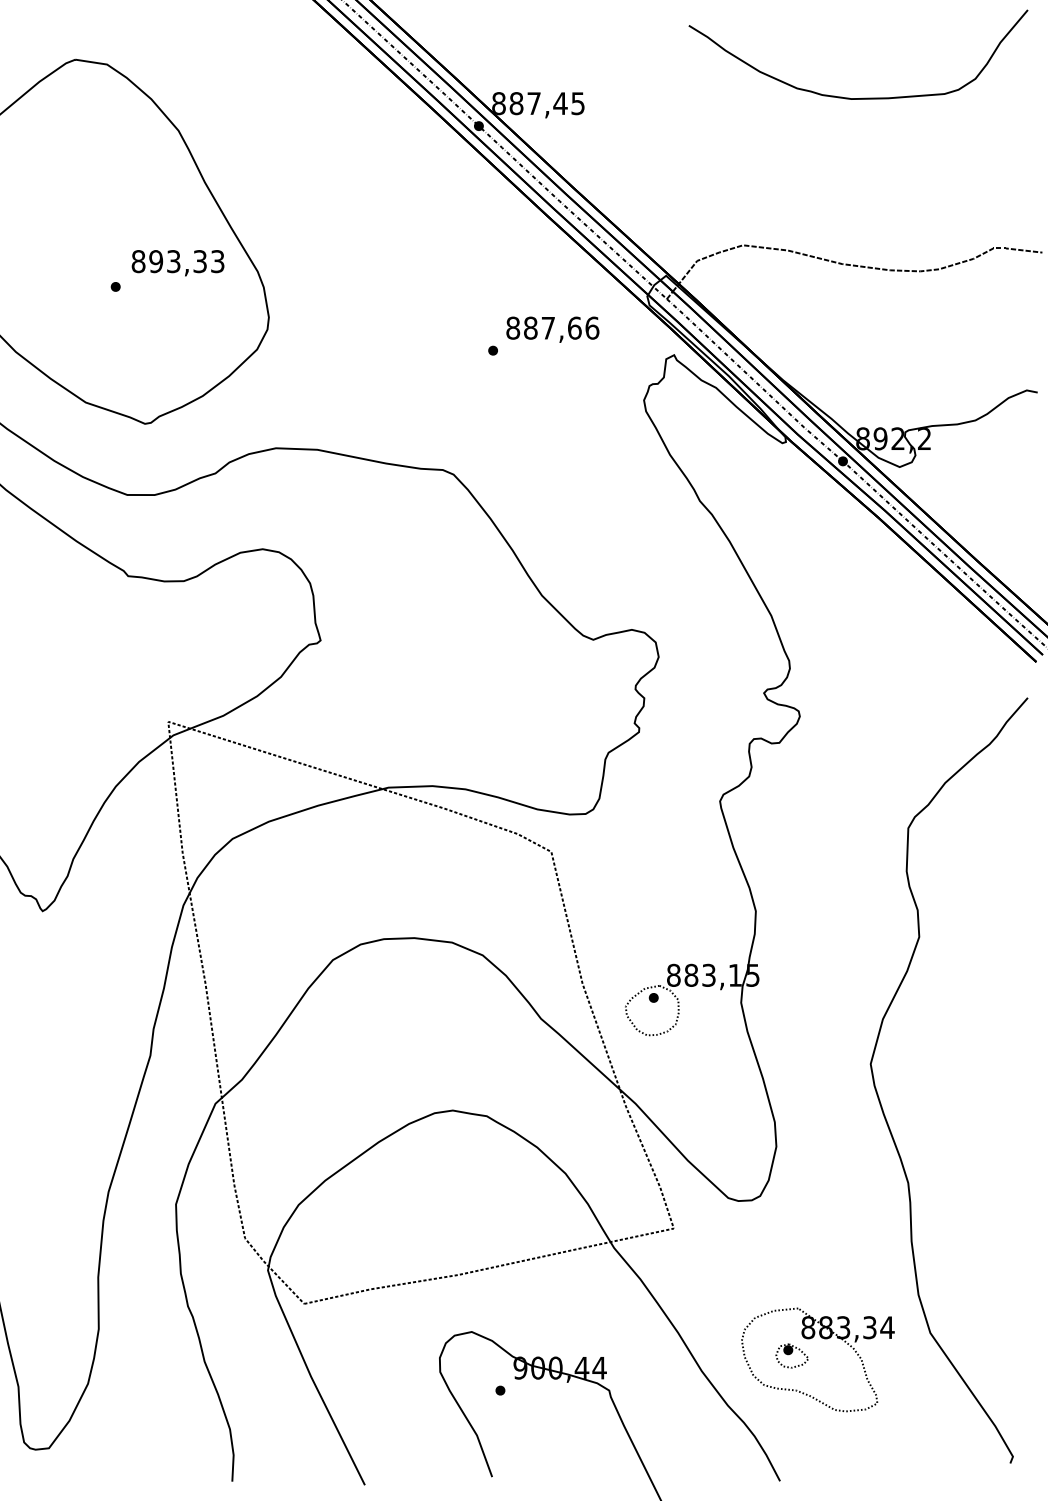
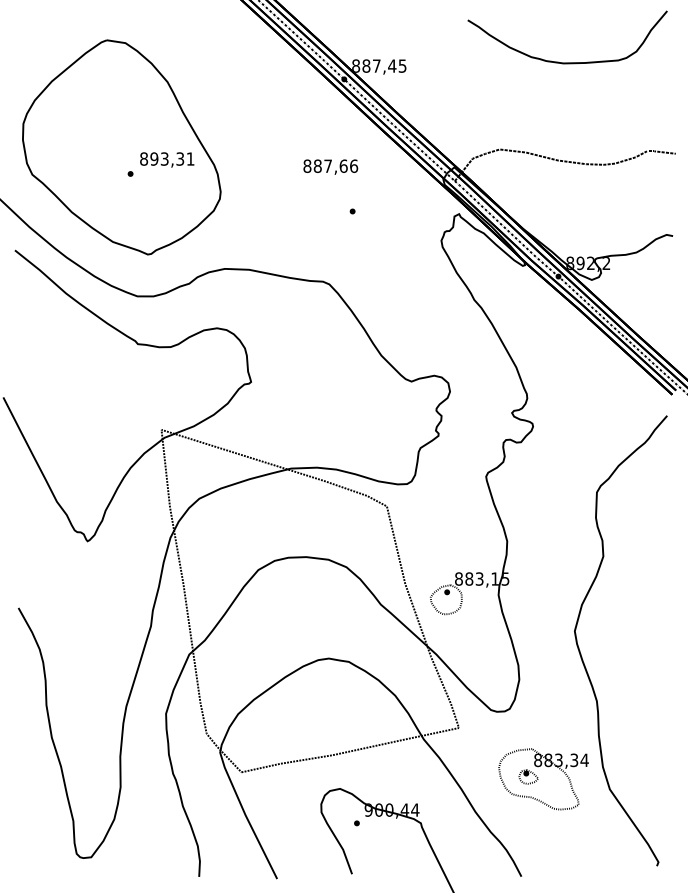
text: (217, 260) -> (190, 158), 893,33 -> 893,31
text: (552, 328) -> (330, 166), moved
part: (817, 1360) -> (543, 779), moved

